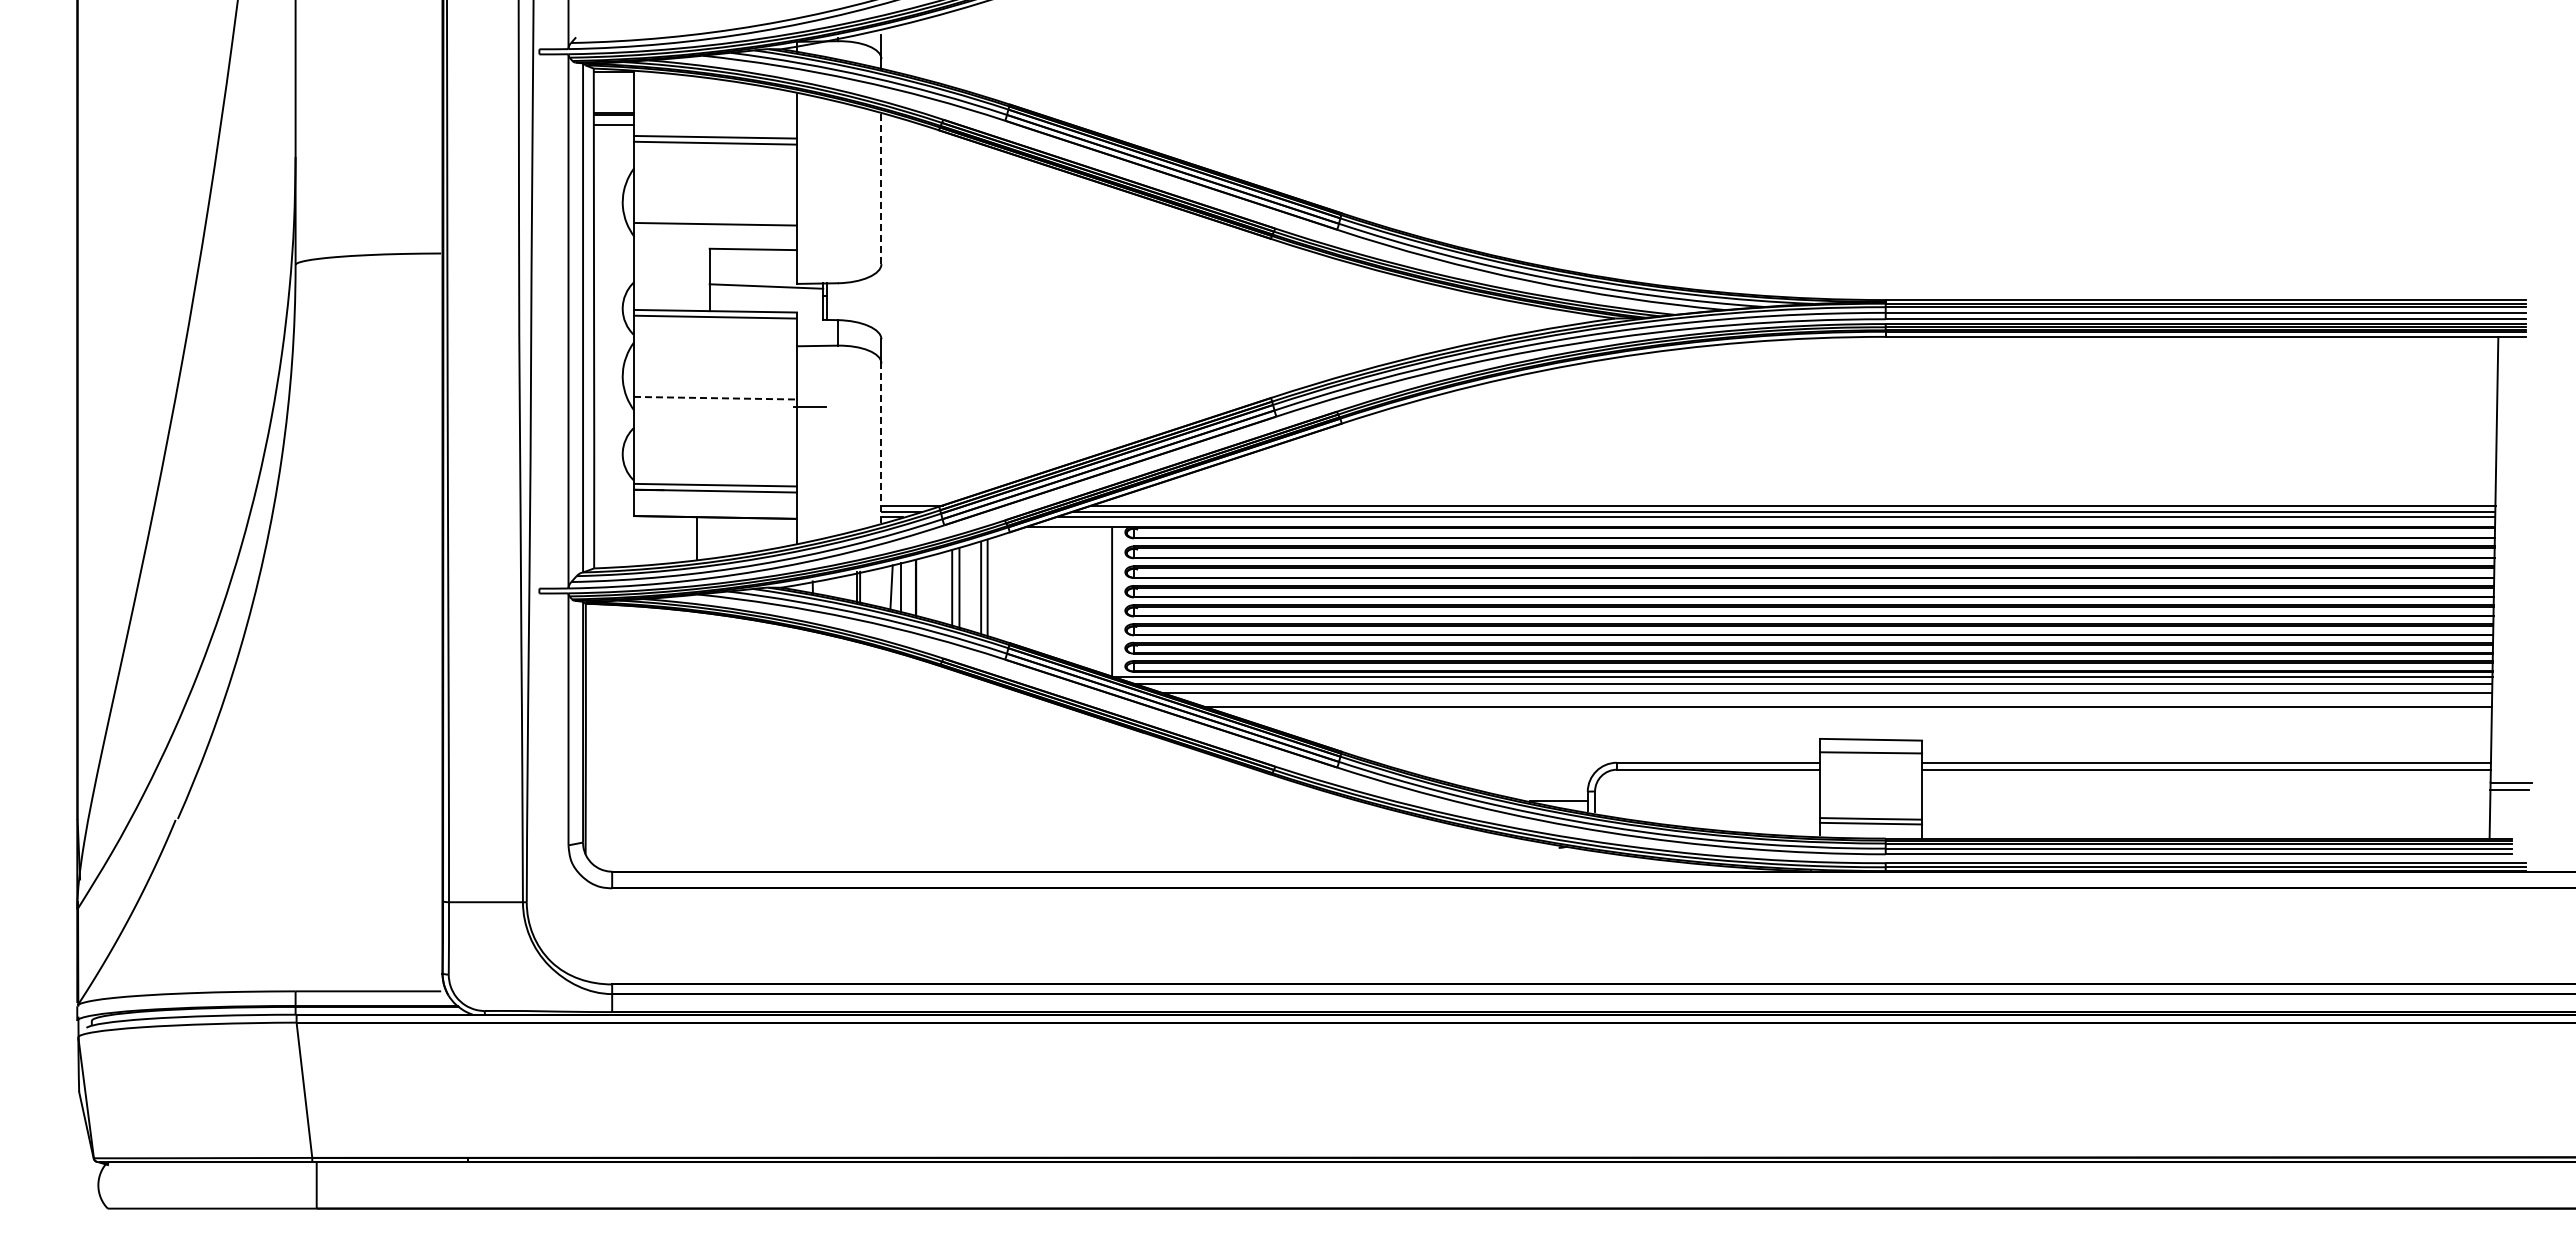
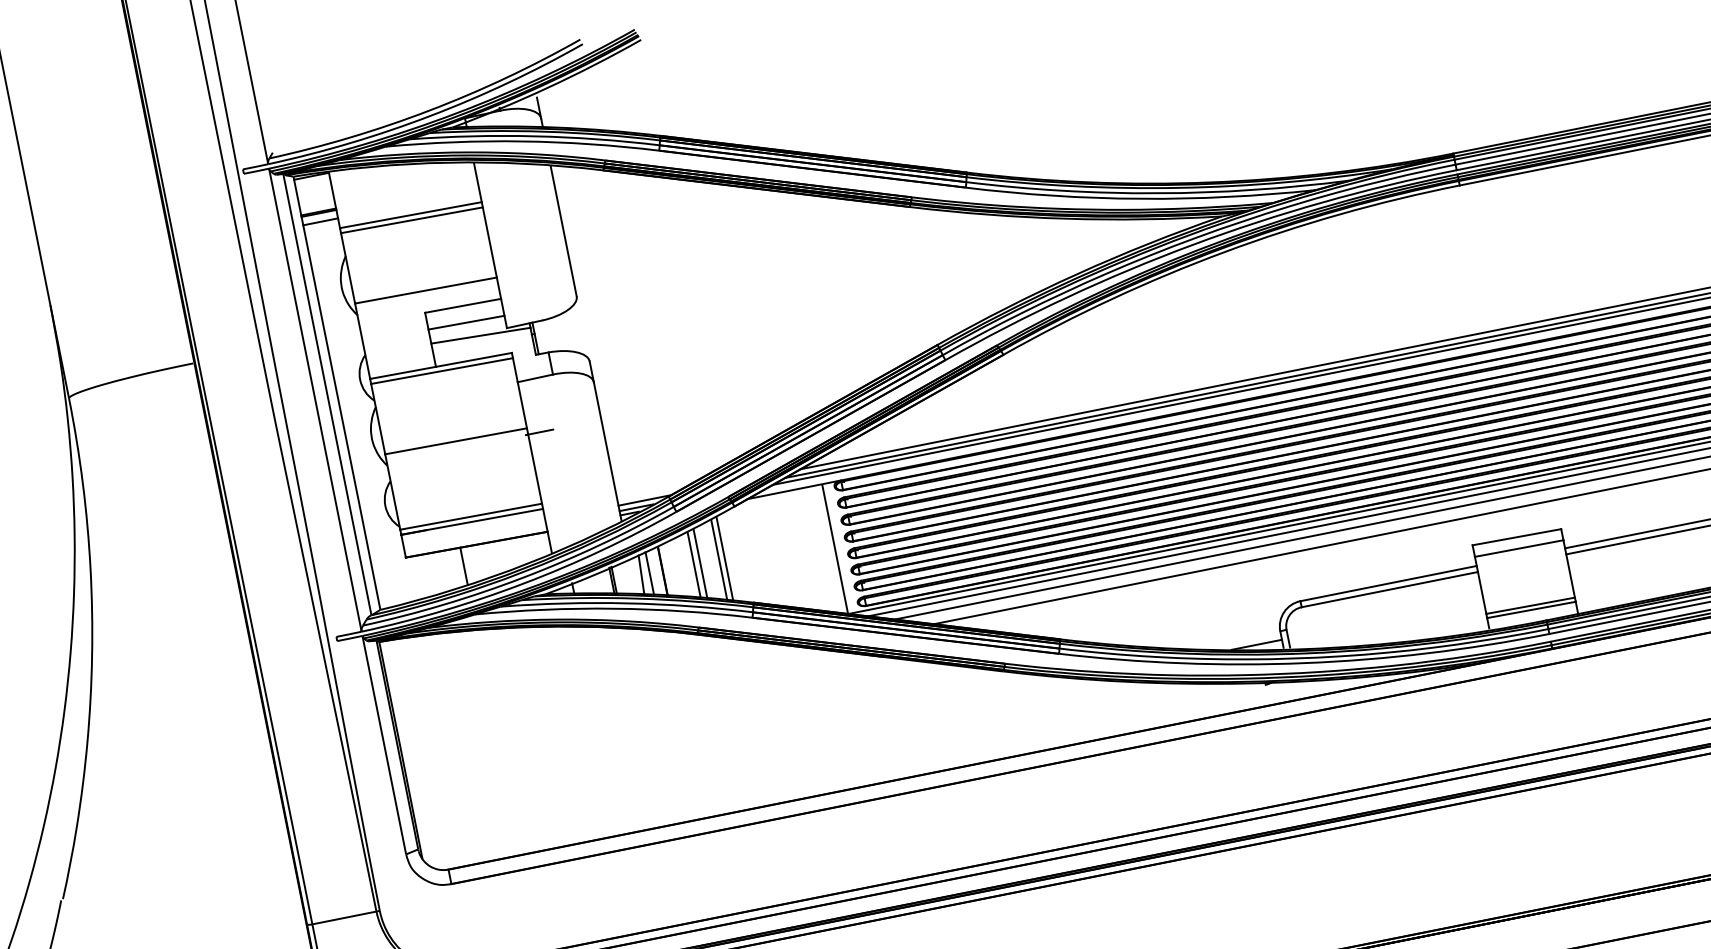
line: (881, 189) -> (563, 231), dashed -> solid
line: (753, 268) -> (466, 322), added
line: (715, 398) -> (456, 441), dashed -> solid
line: (881, 443) -> (607, 451), dashed -> solid

